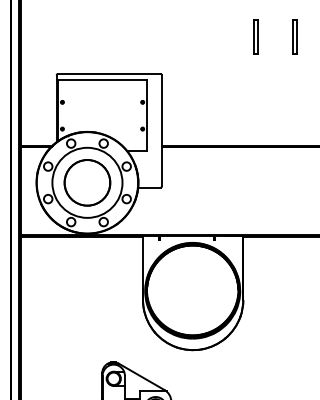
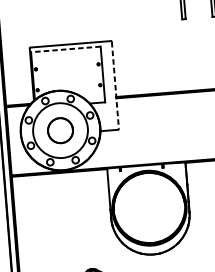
line: (102, 80) -> (65, 49), solid -> dashed
line: (161, 130) -> (115, 85), solid -> dashed
part: (87, 182) -> (60, 130), size x0.7

